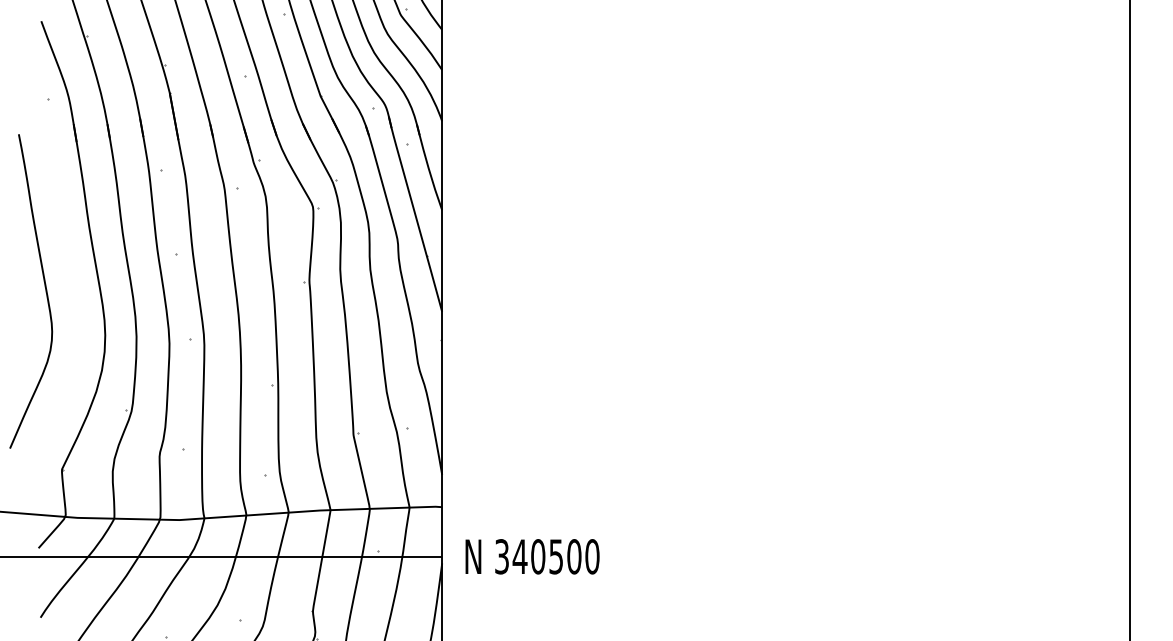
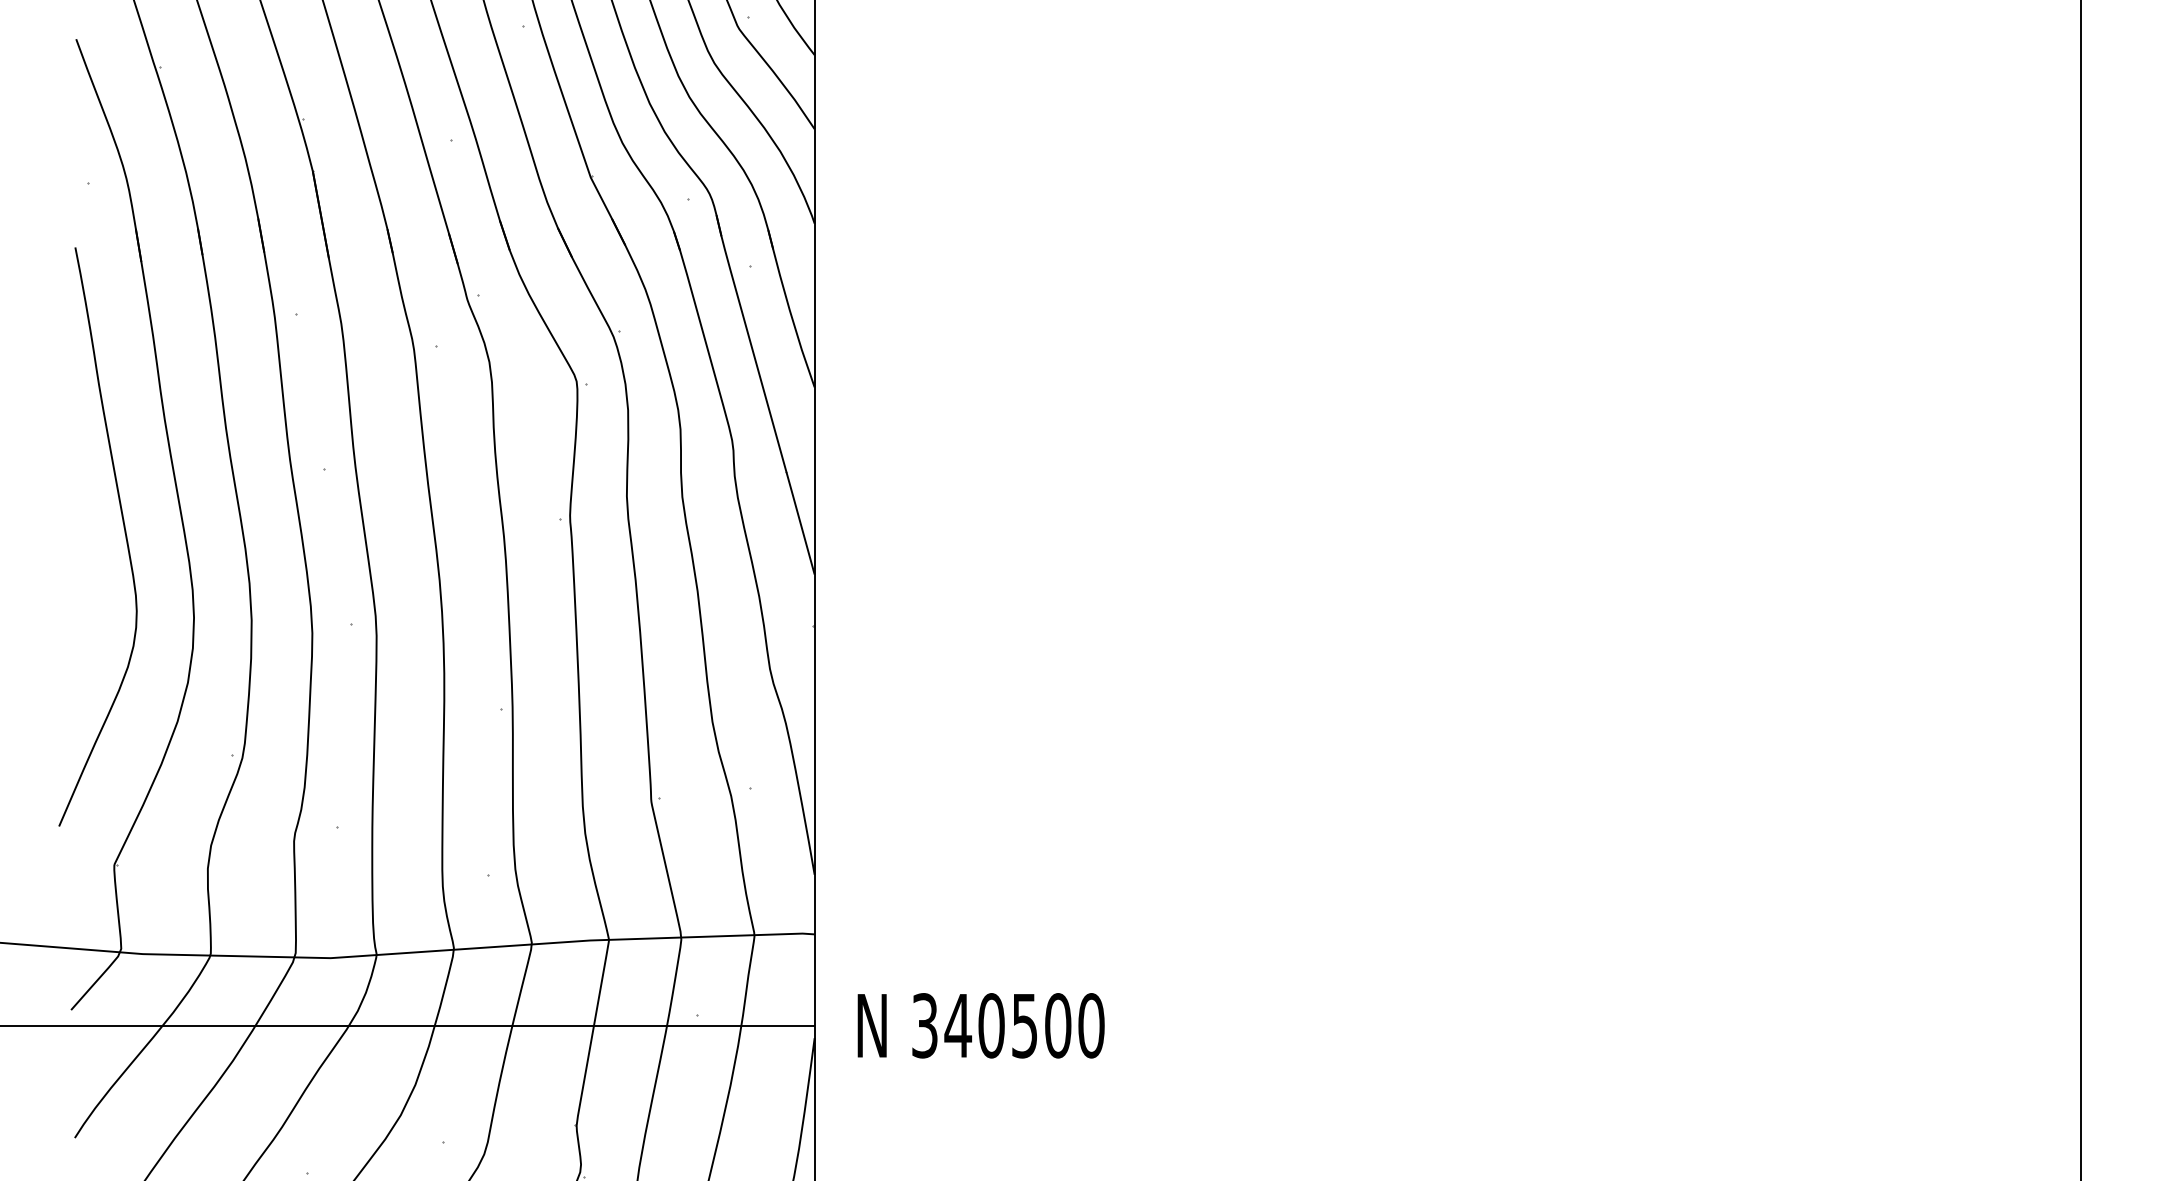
curve: (44, 287) -> (122, 529), moved

